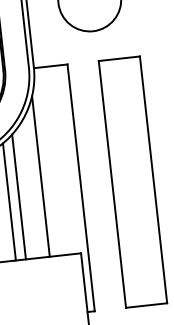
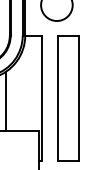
line: (40, 176) -> (22, 90), removed
line: (18, 196) -> (10, 99), removed

